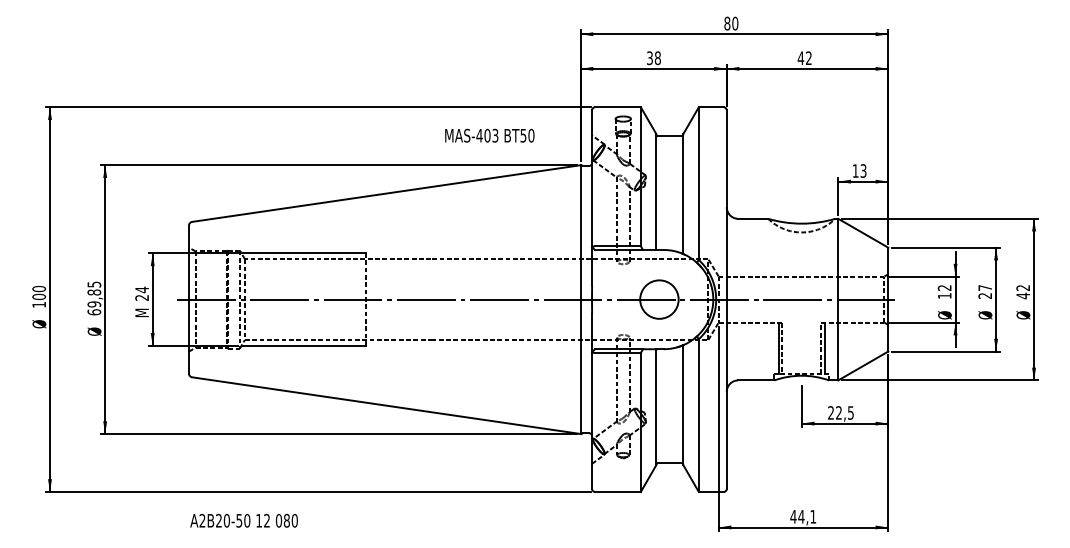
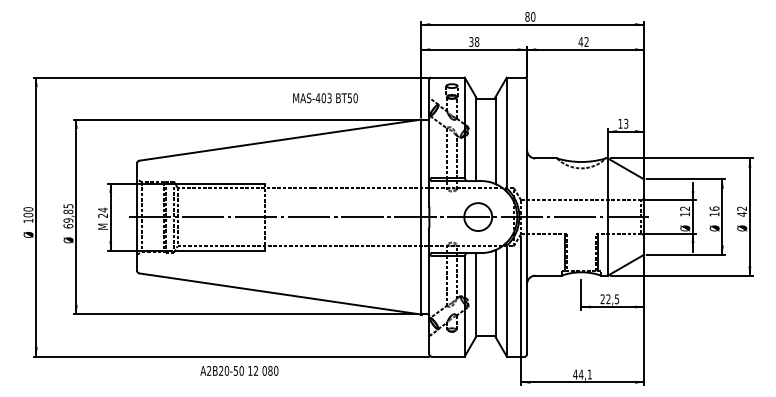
text: (489, 135) -> (325, 98), moved
text: (985, 291) -> (714, 211), 27 -> 16
text: (243, 520) -> (238, 370), moved

